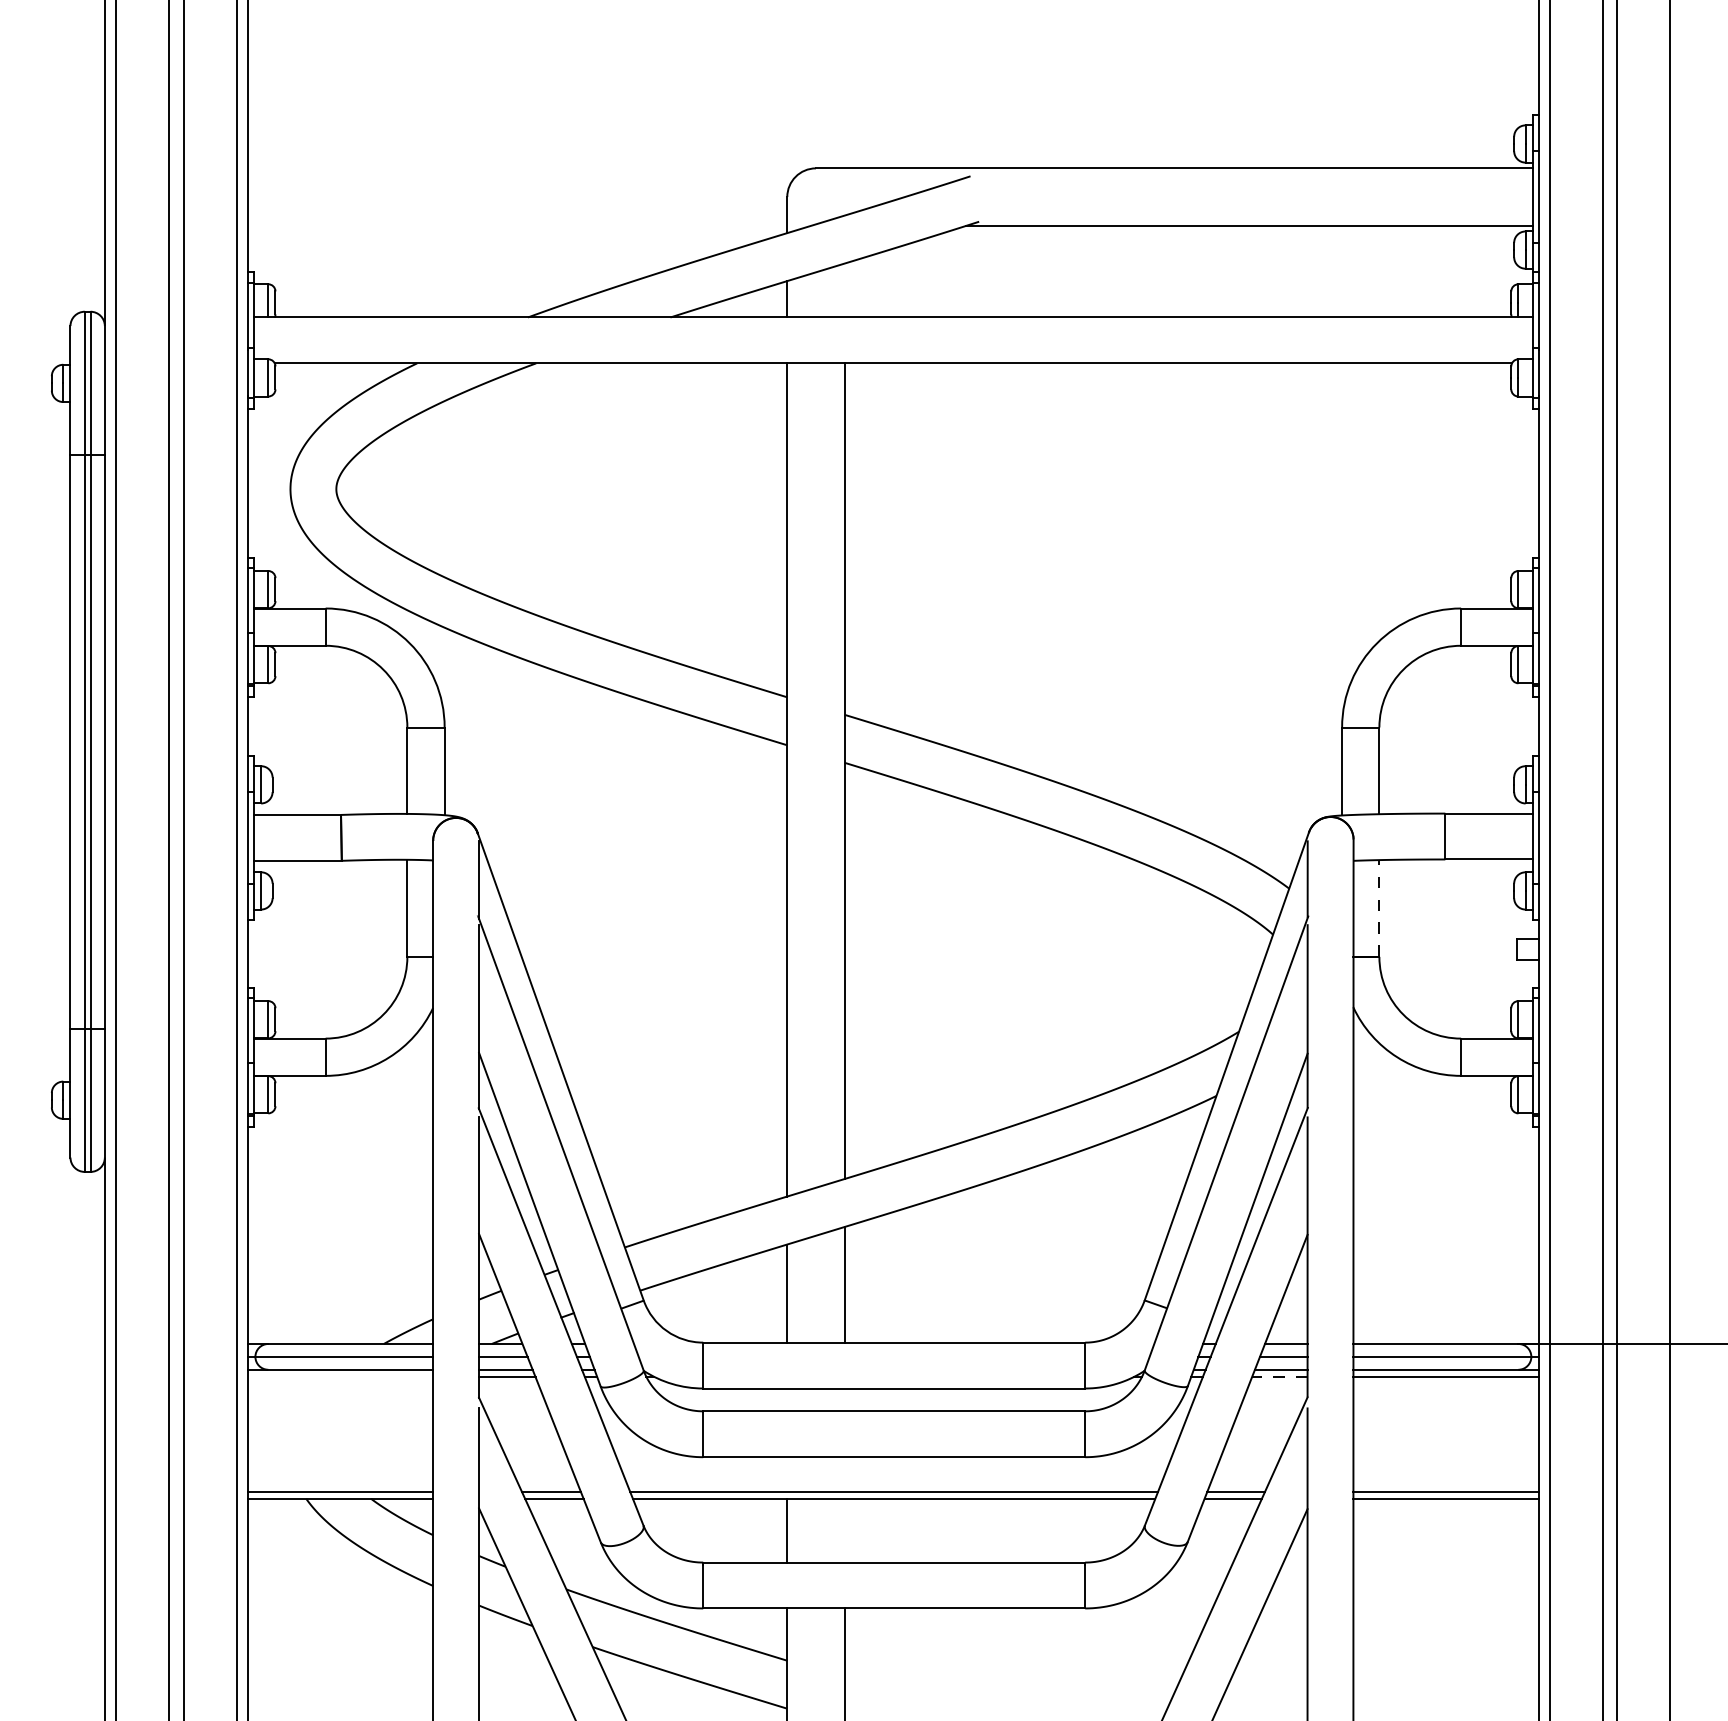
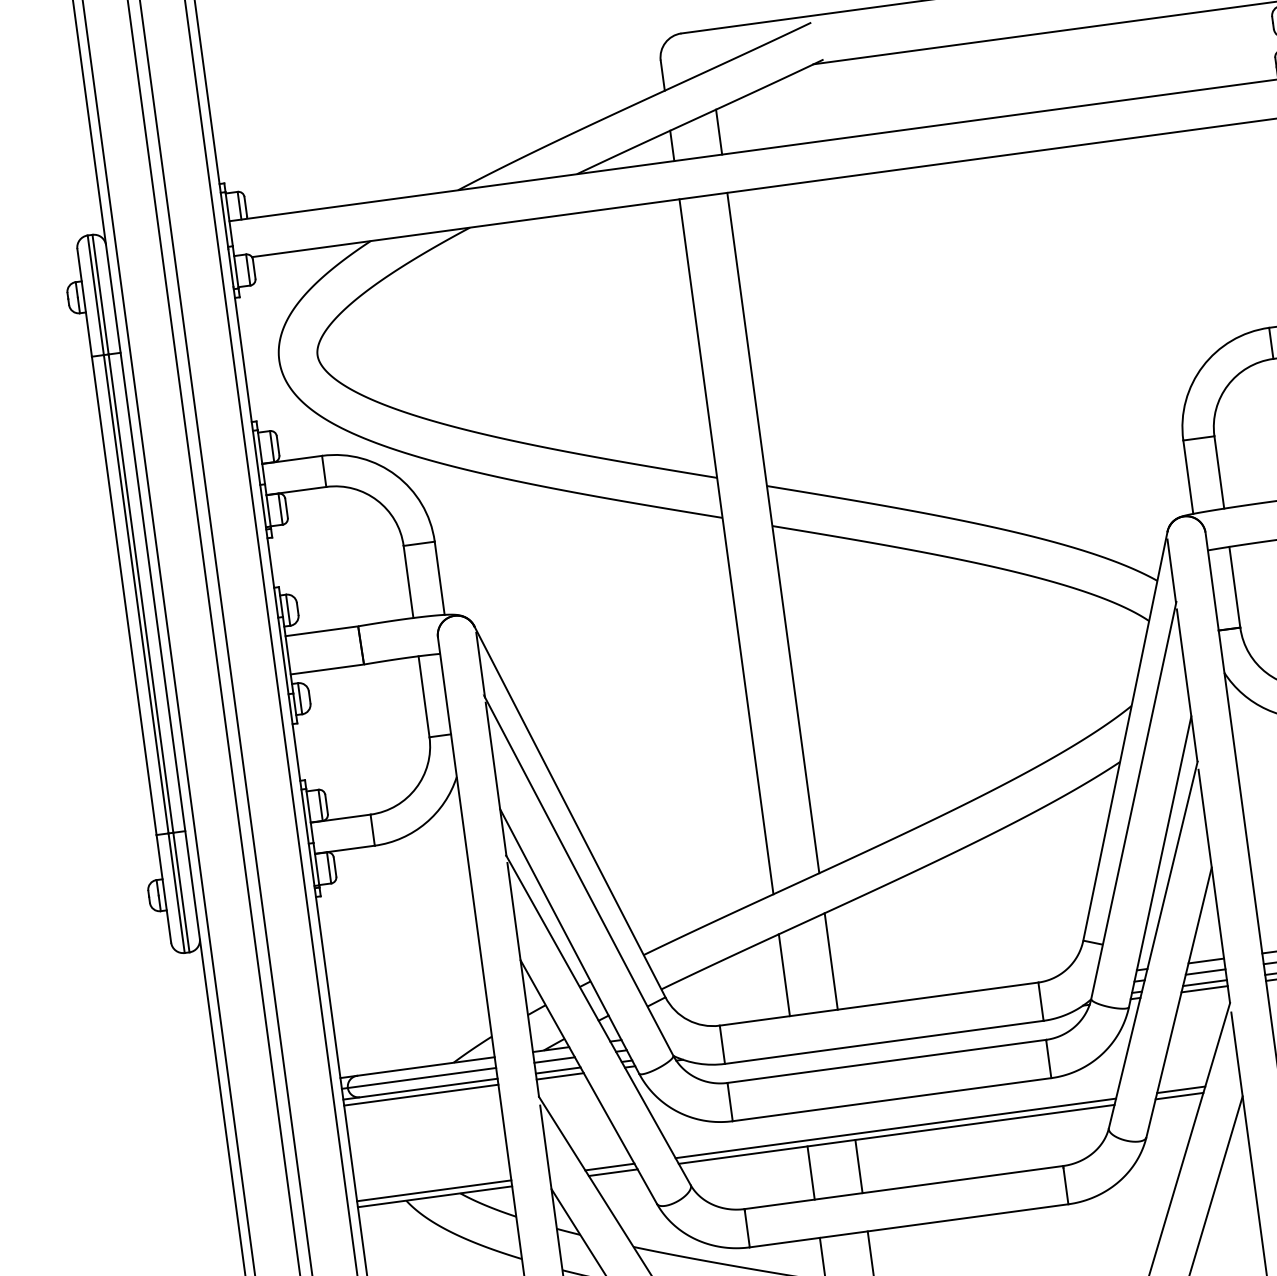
line: (844, 290) -> (718, 132), added
line: (1379, 907) -> (1234, 586), dashed -> solid
line: (340, 1376) -> (421, 1094), added
line: (1279, 1376) -> (1204, 988), dashed -> solid
line: (844, 1530) -> (858, 1166), added

